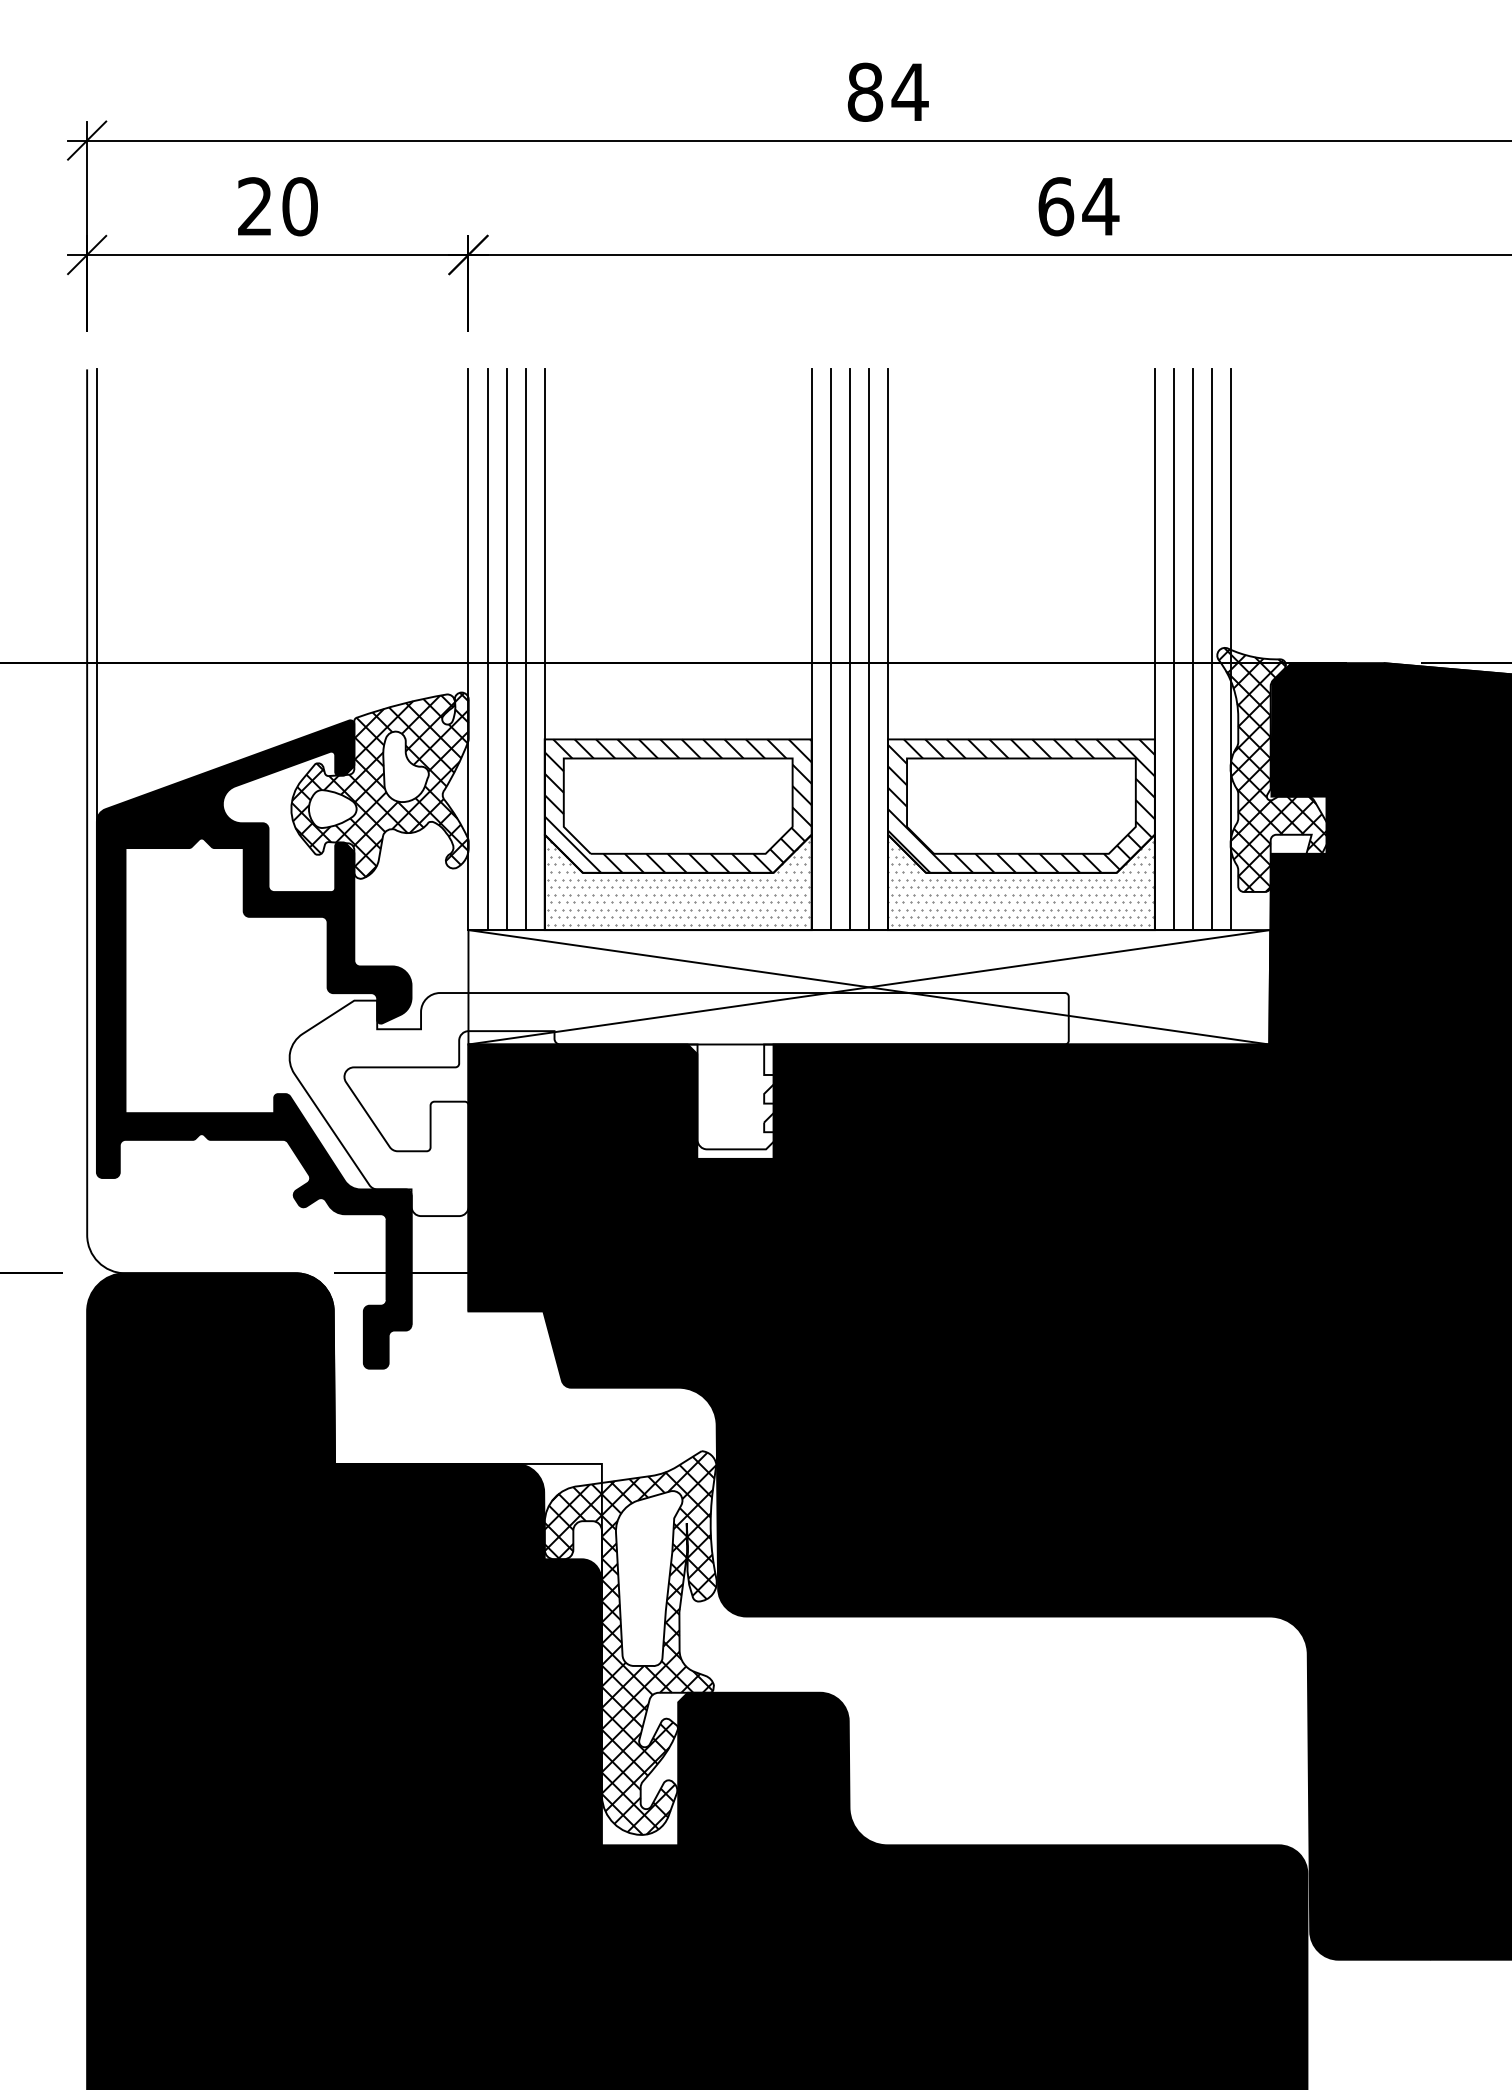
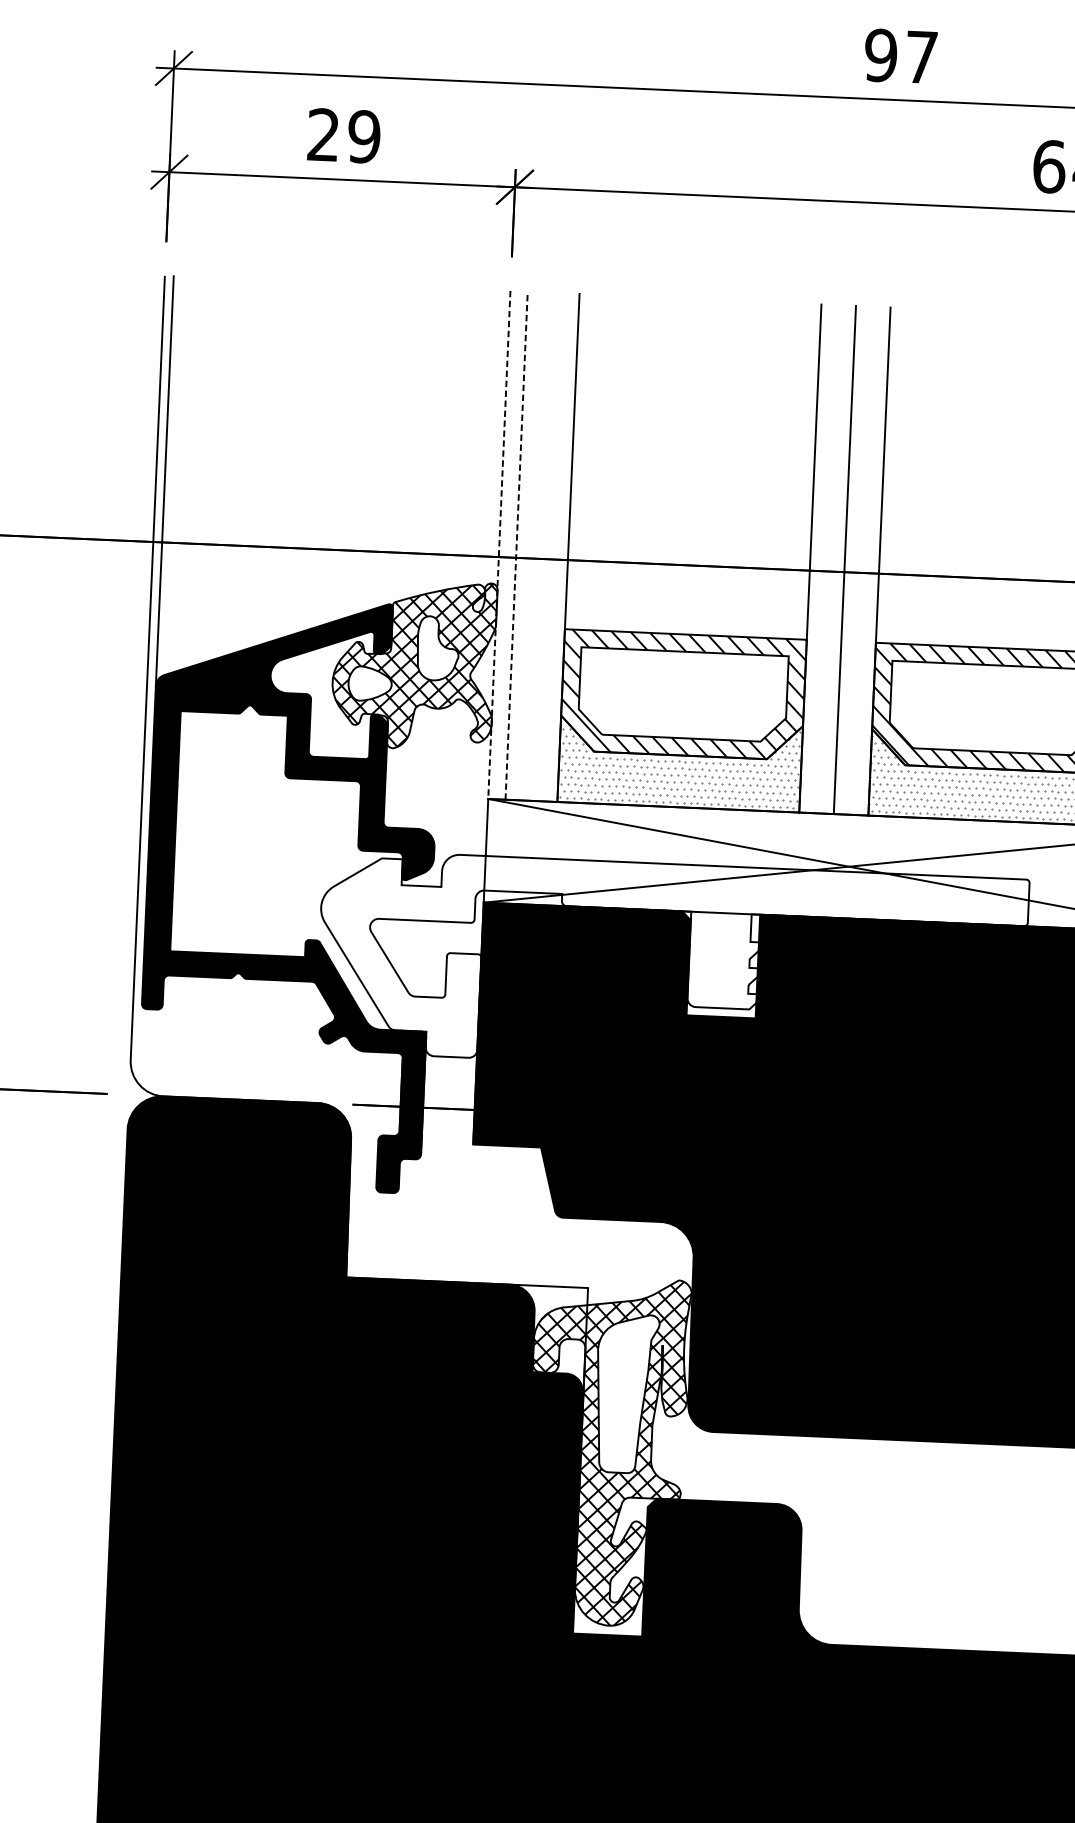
text: (887, 91) -> (901, 55), 84 -> 97
text: (299, 206) -> (363, 136), 20 -> 29
line: (487, 649) -> (516, 545), solid -> dashed
line: (506, 649) -> (533, 546), removed
line: (525, 649) -> (551, 546), removed
line: (830, 649) -> (827, 559), removed
line: (868, 649) -> (861, 560), removed
line: (468, 650) -> (499, 545), solid -> dashed

